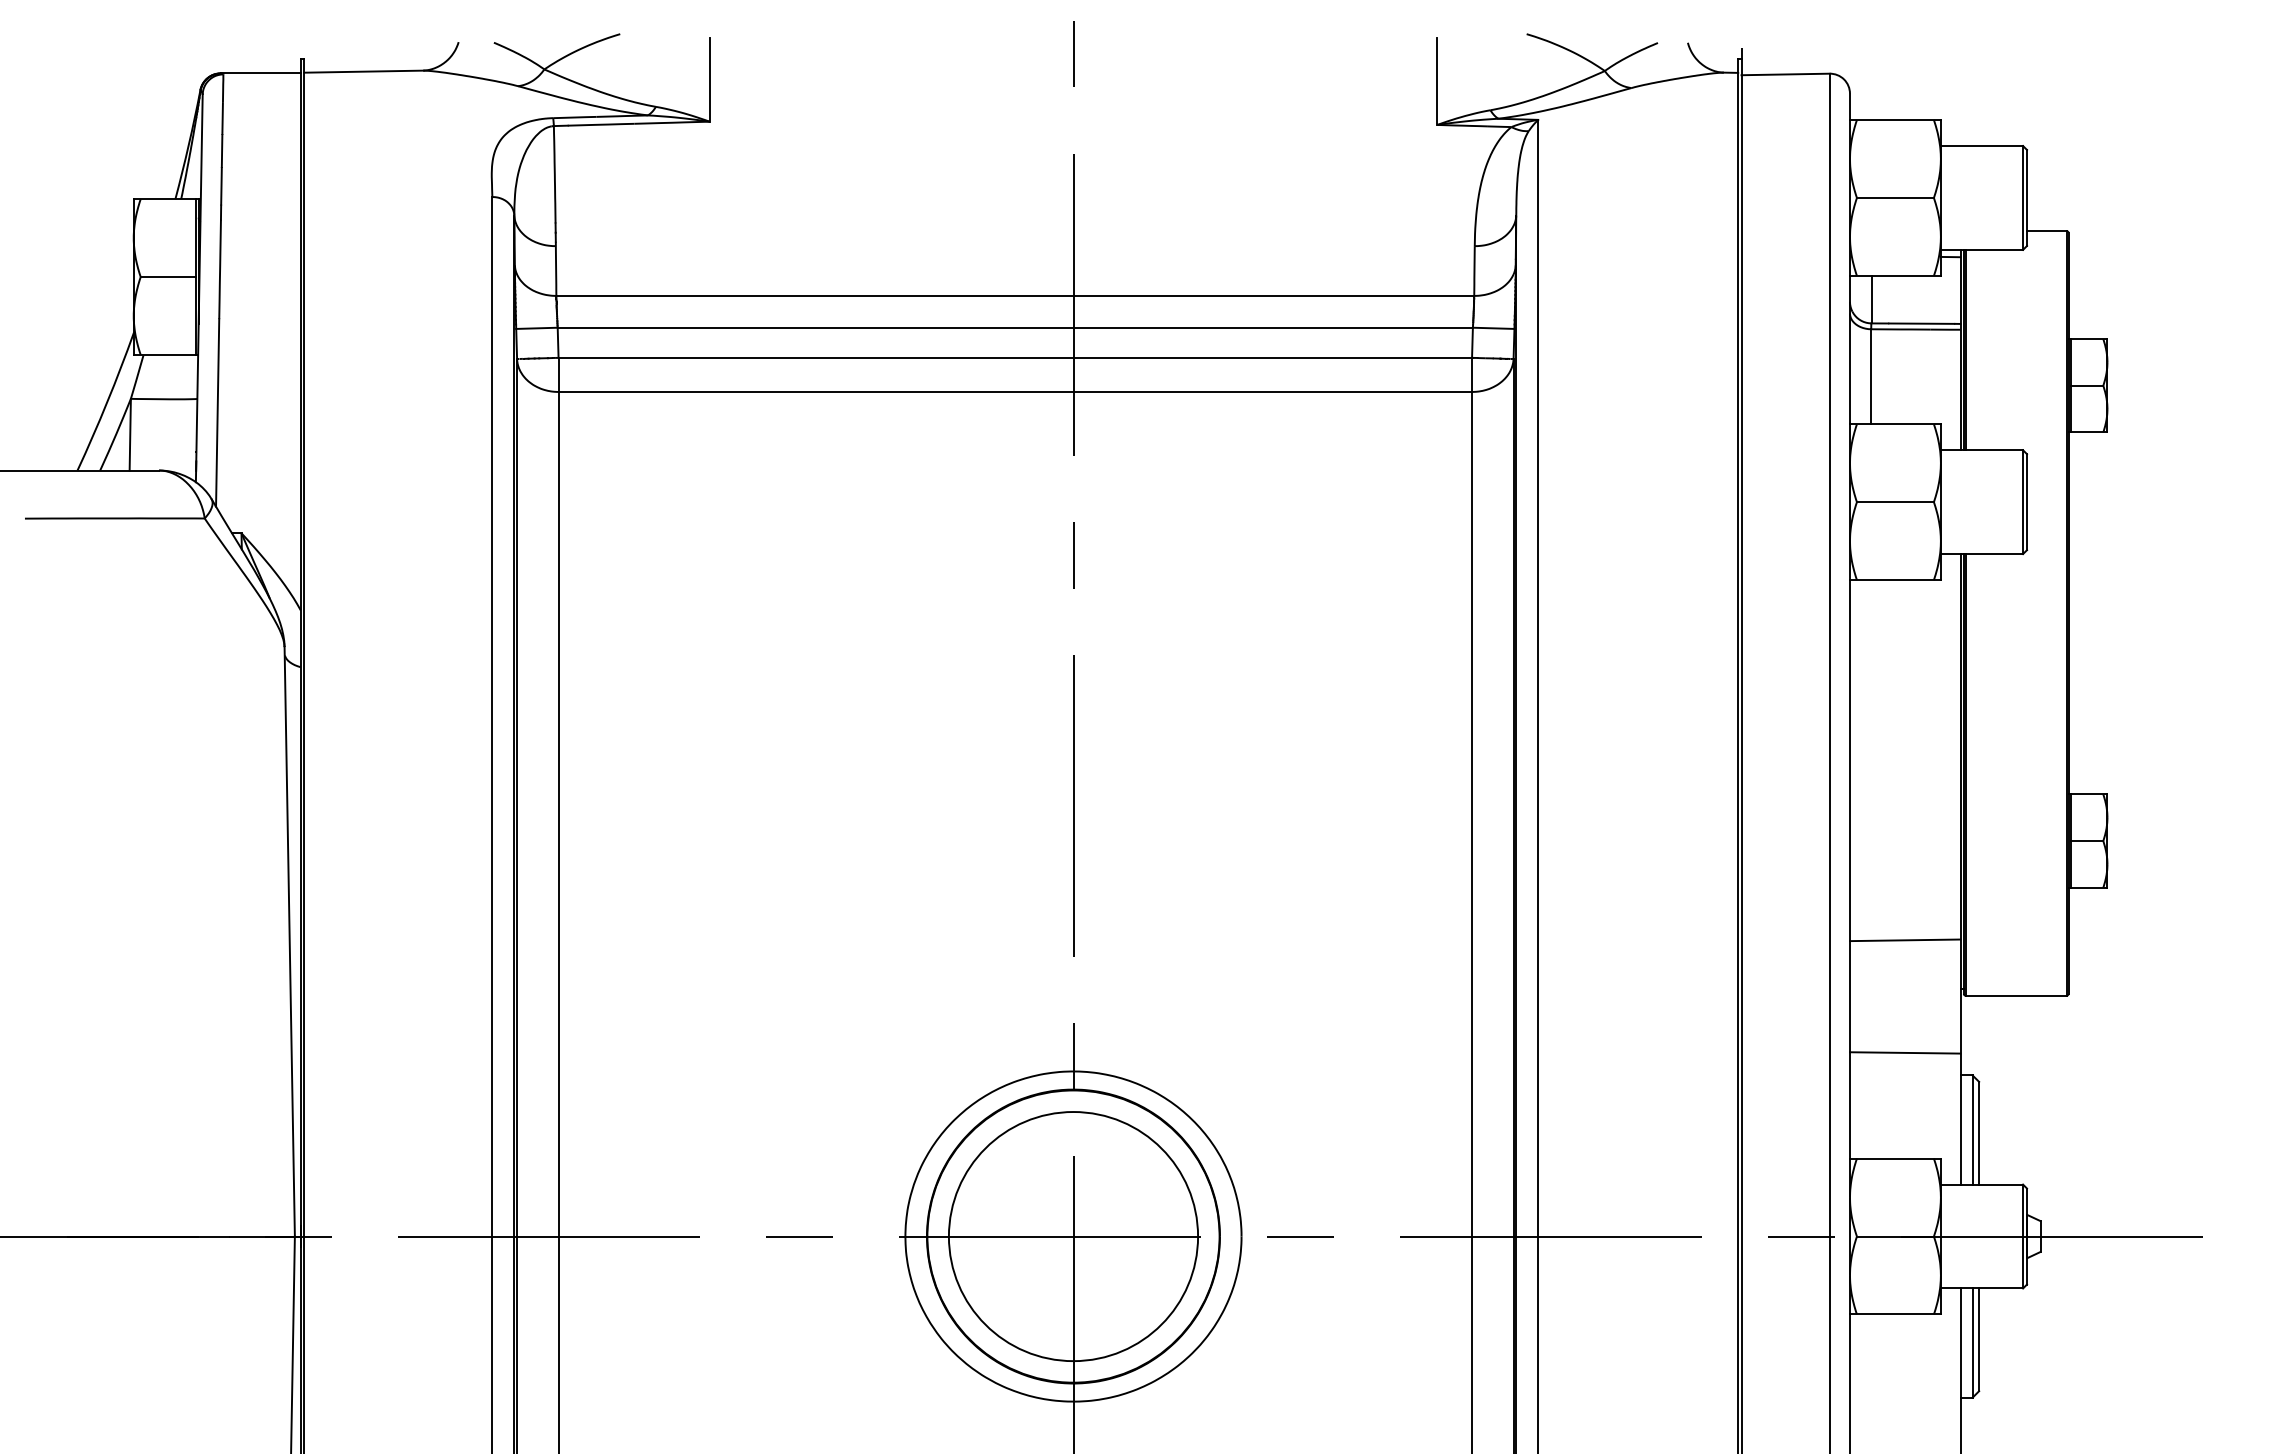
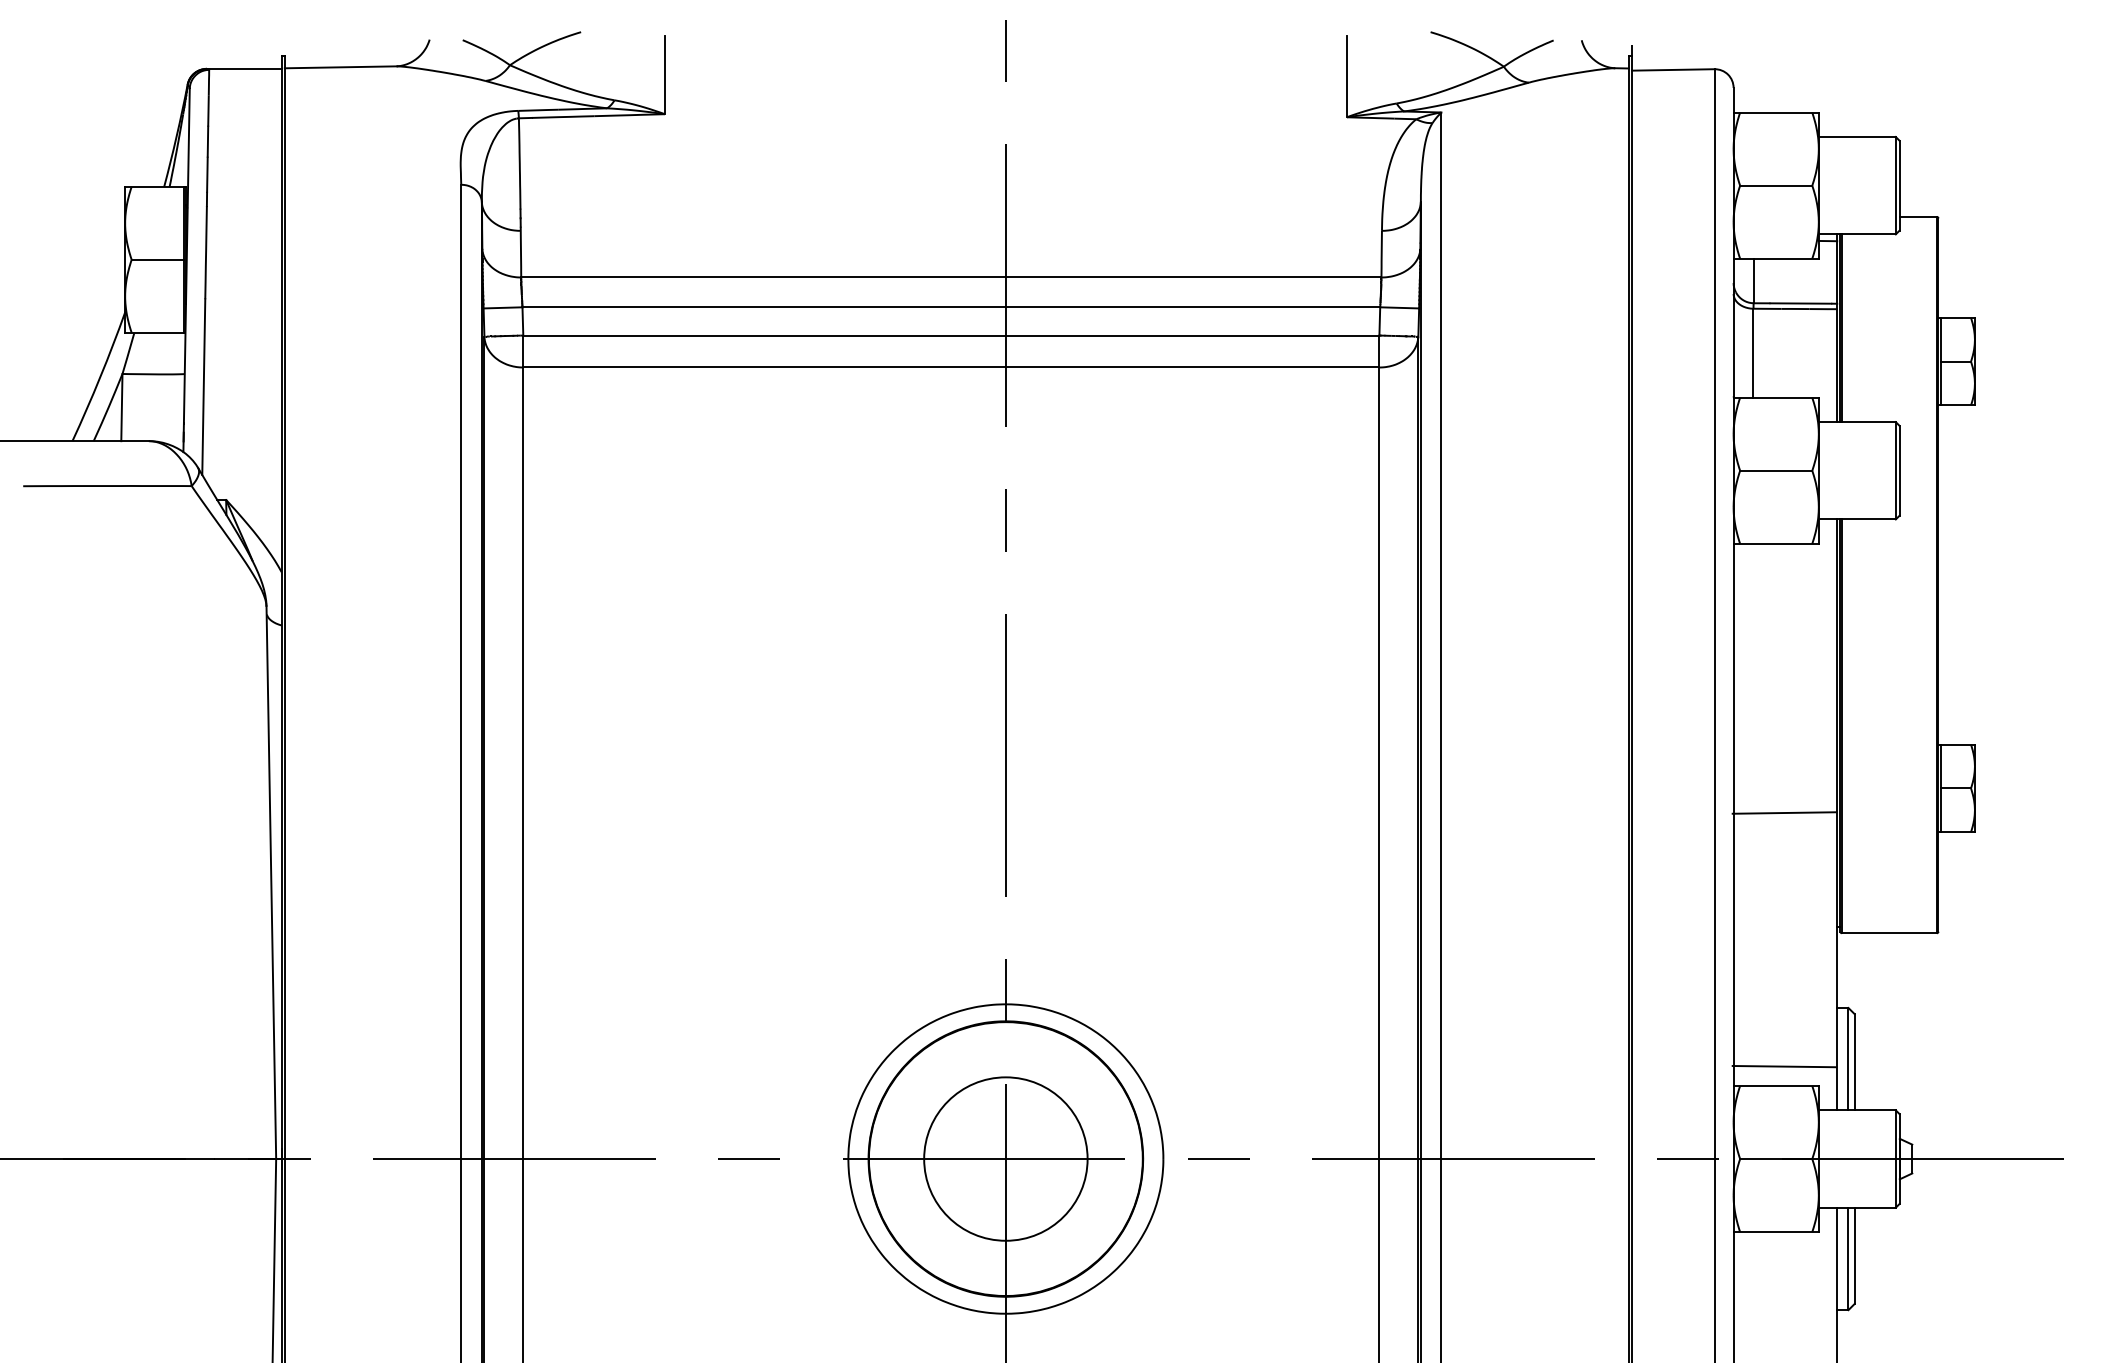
line: (1904, 940) -> (1783, 813), moved
line: (1904, 1052) -> (1783, 1066), moved
circle: (1073, 1236) -> (1005, 1159), size x0.7

